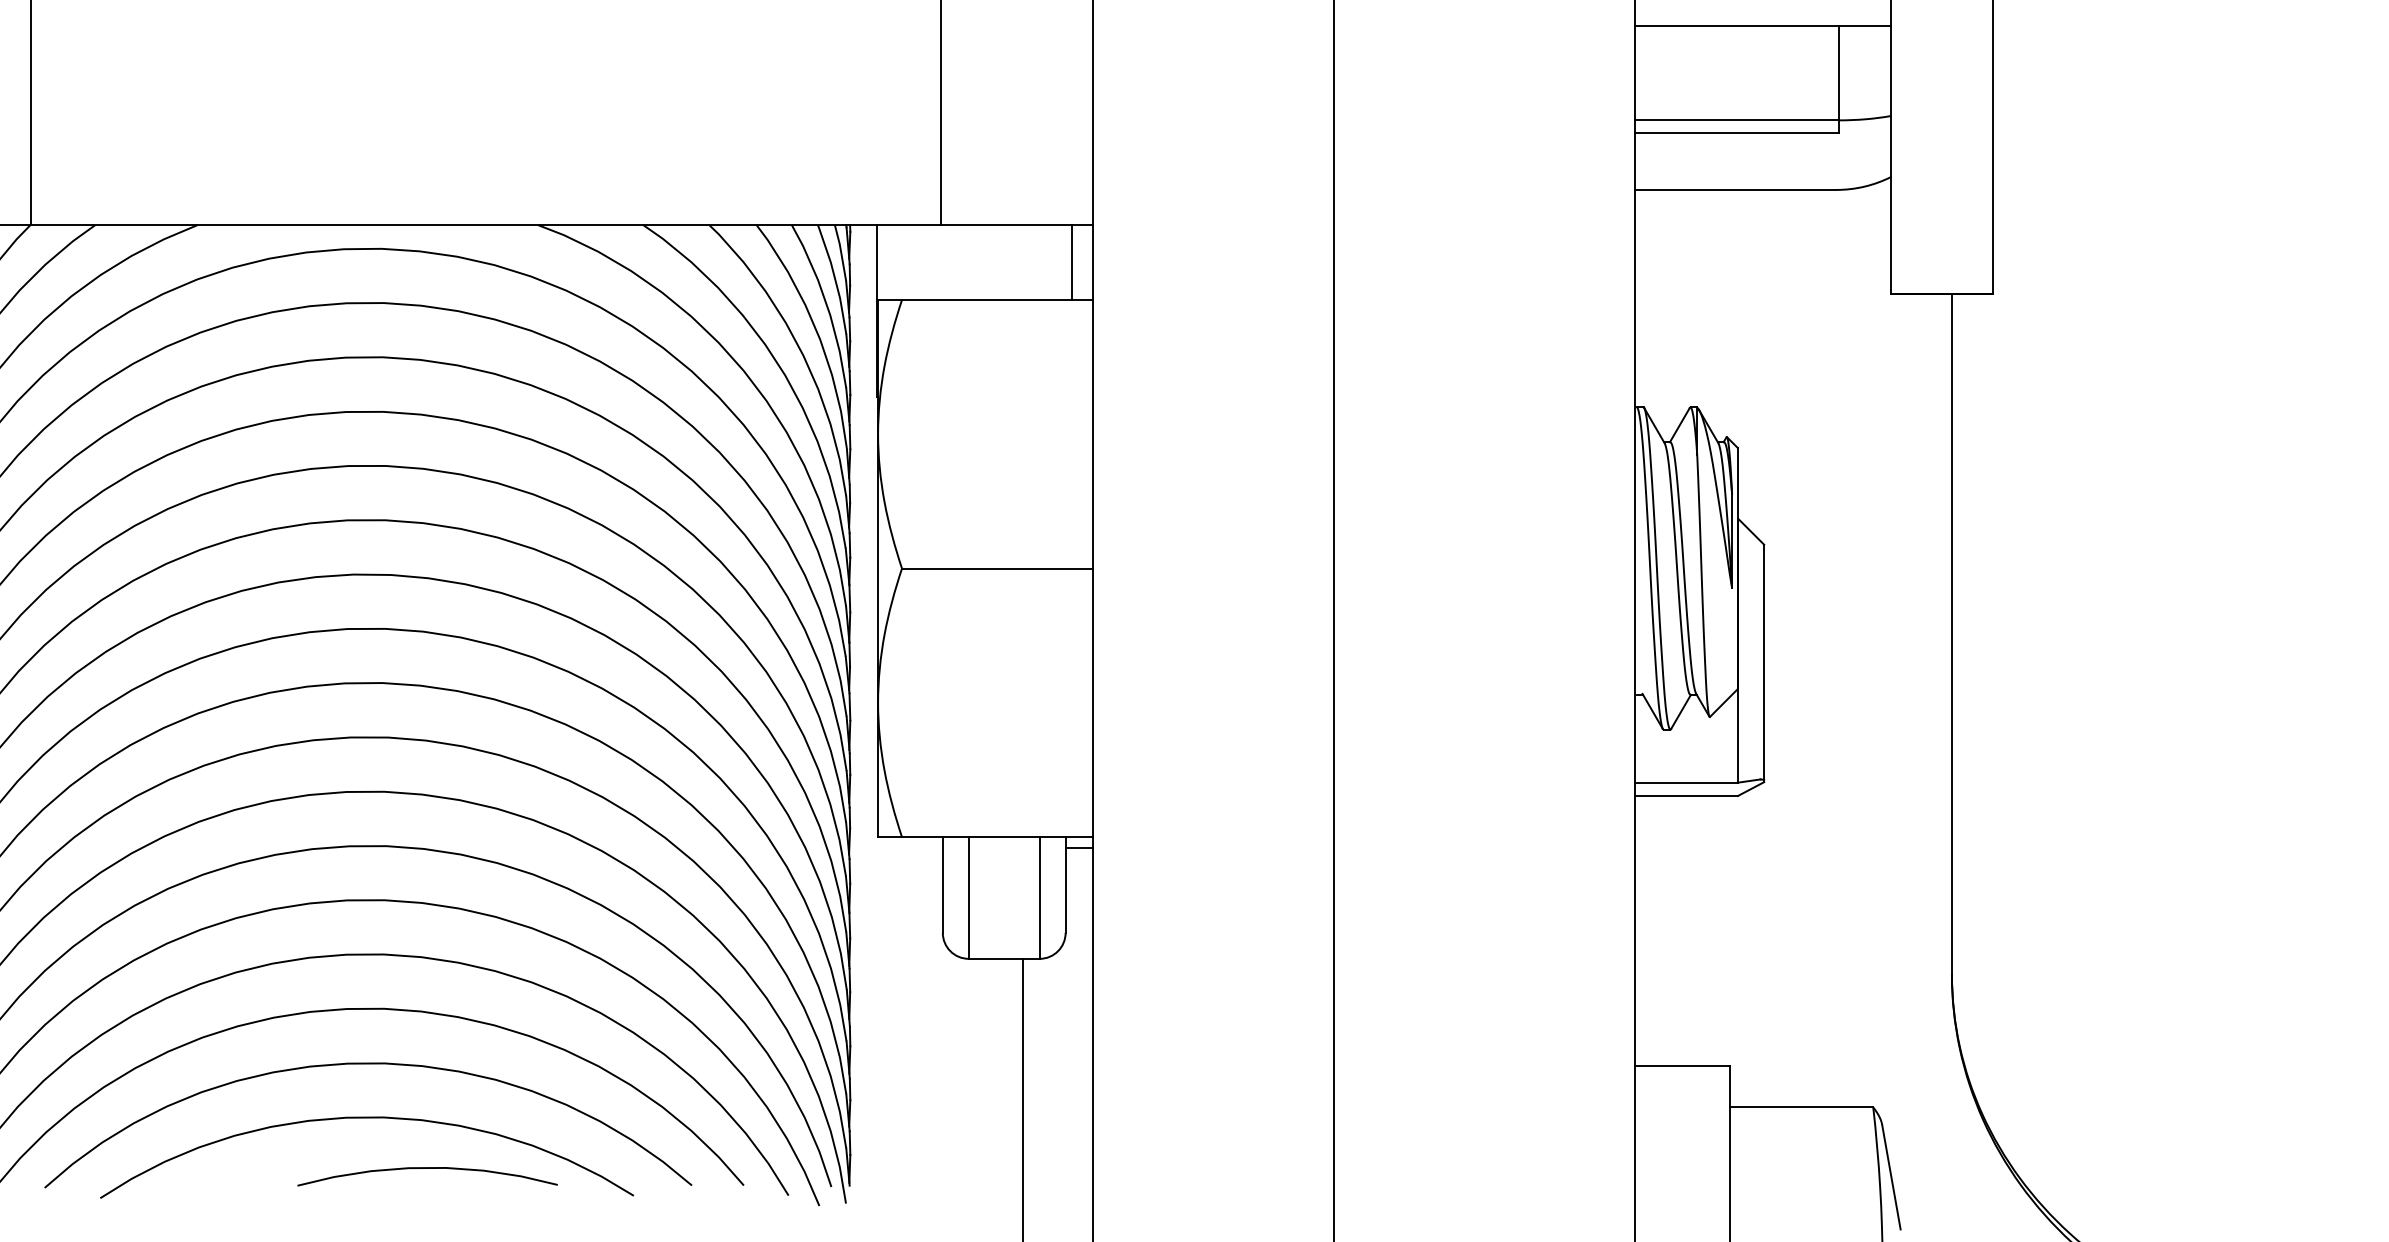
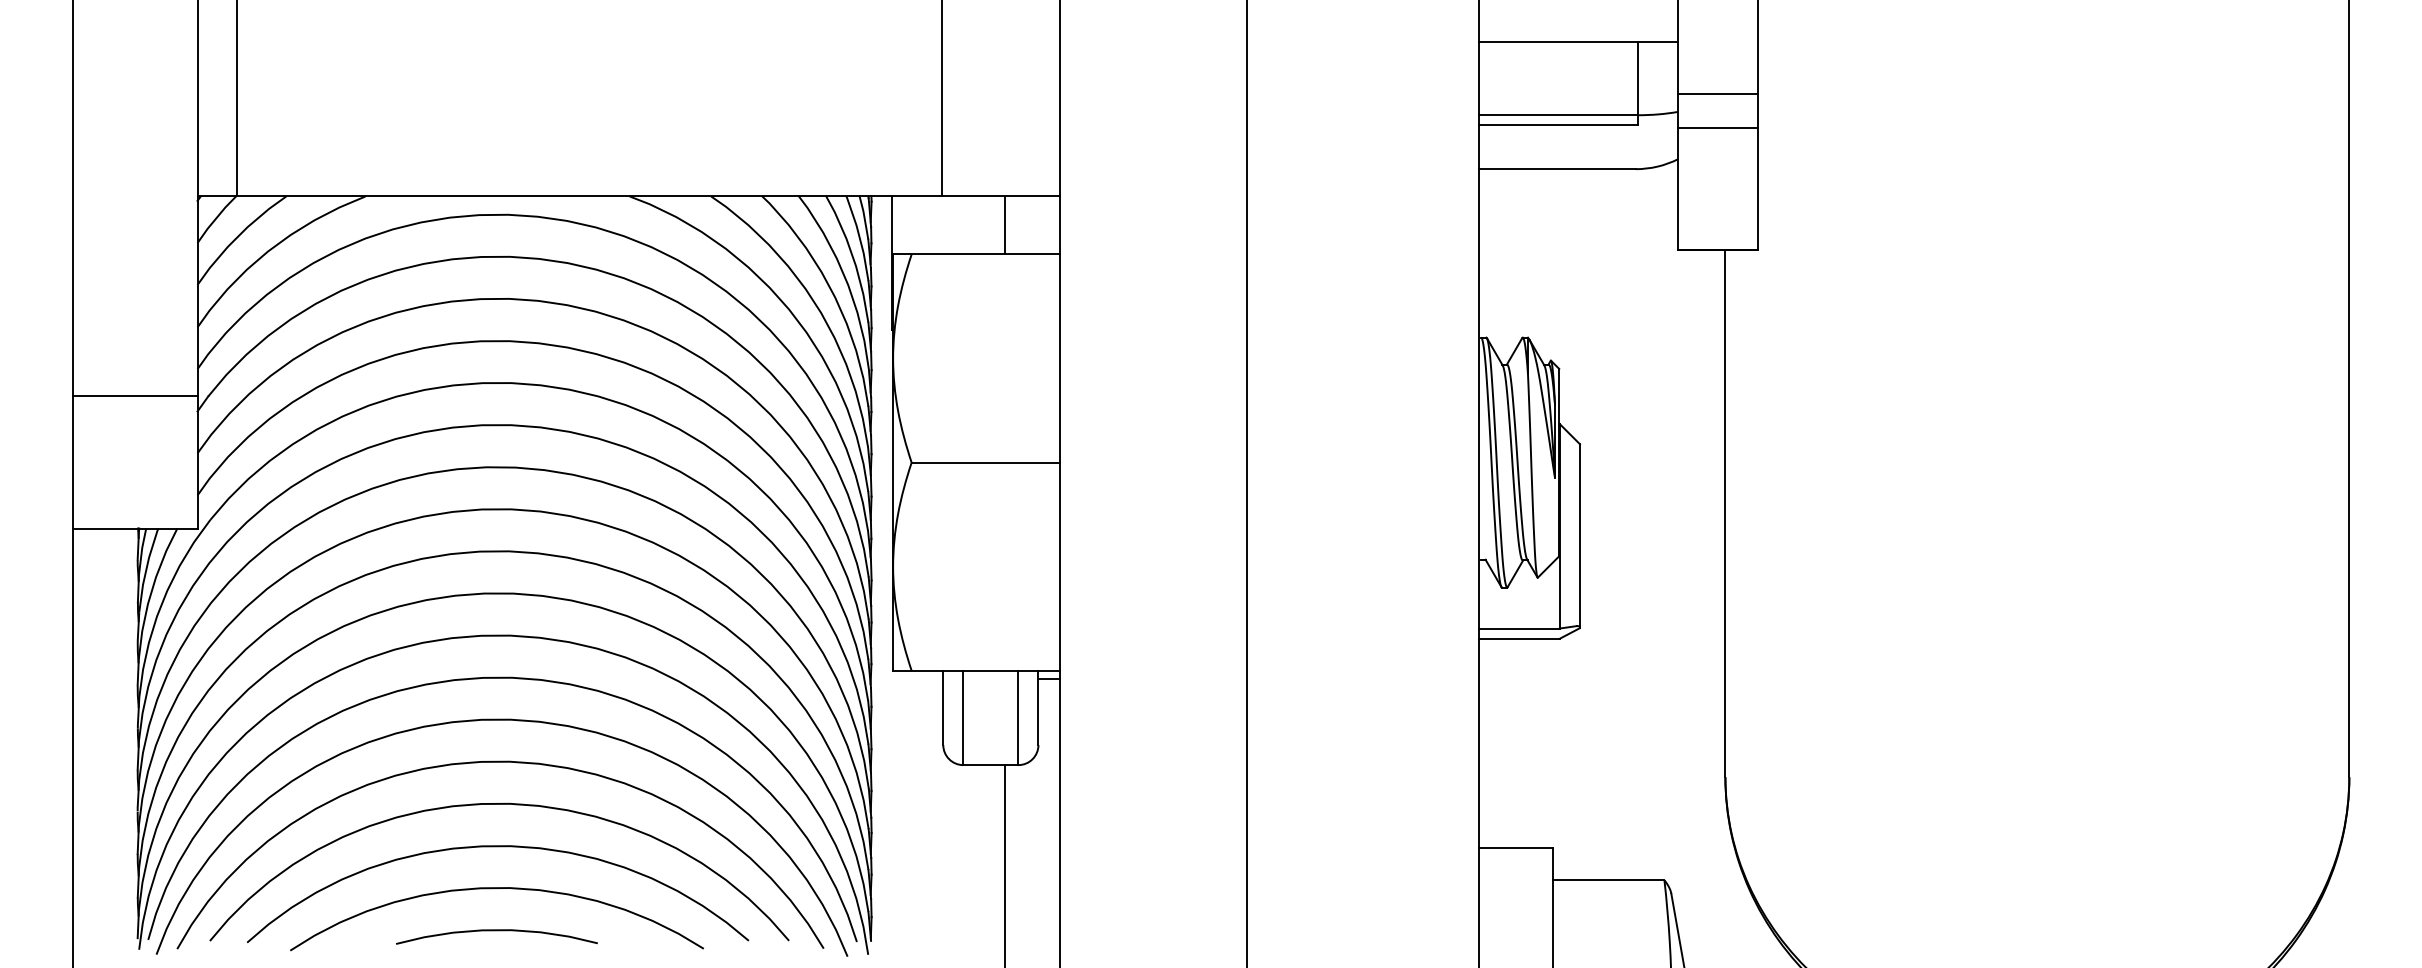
line: (1941, 93) -> (1717, 94), added
line: (1941, 137) -> (1717, 128), added
line: (1072, 262) -> (1005, 225), moved
curve: (427, 1169) -> (496, 931), moved

